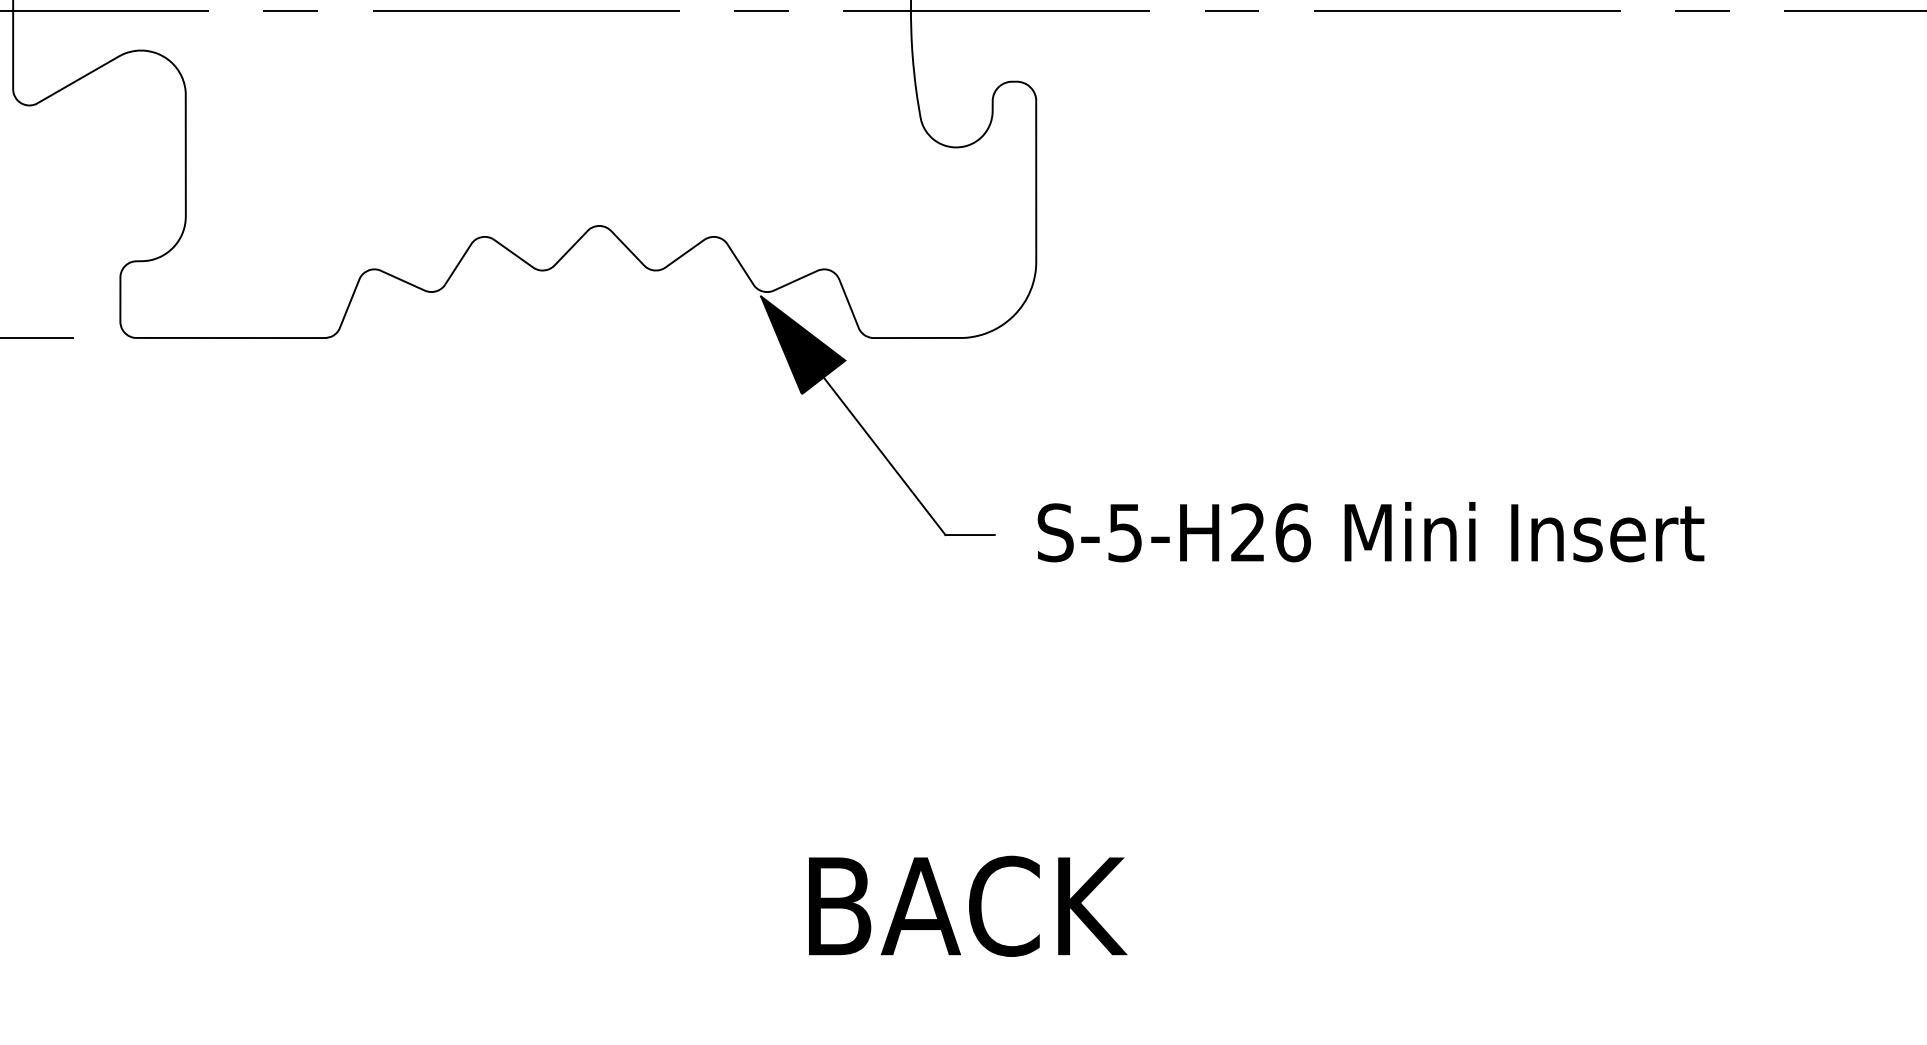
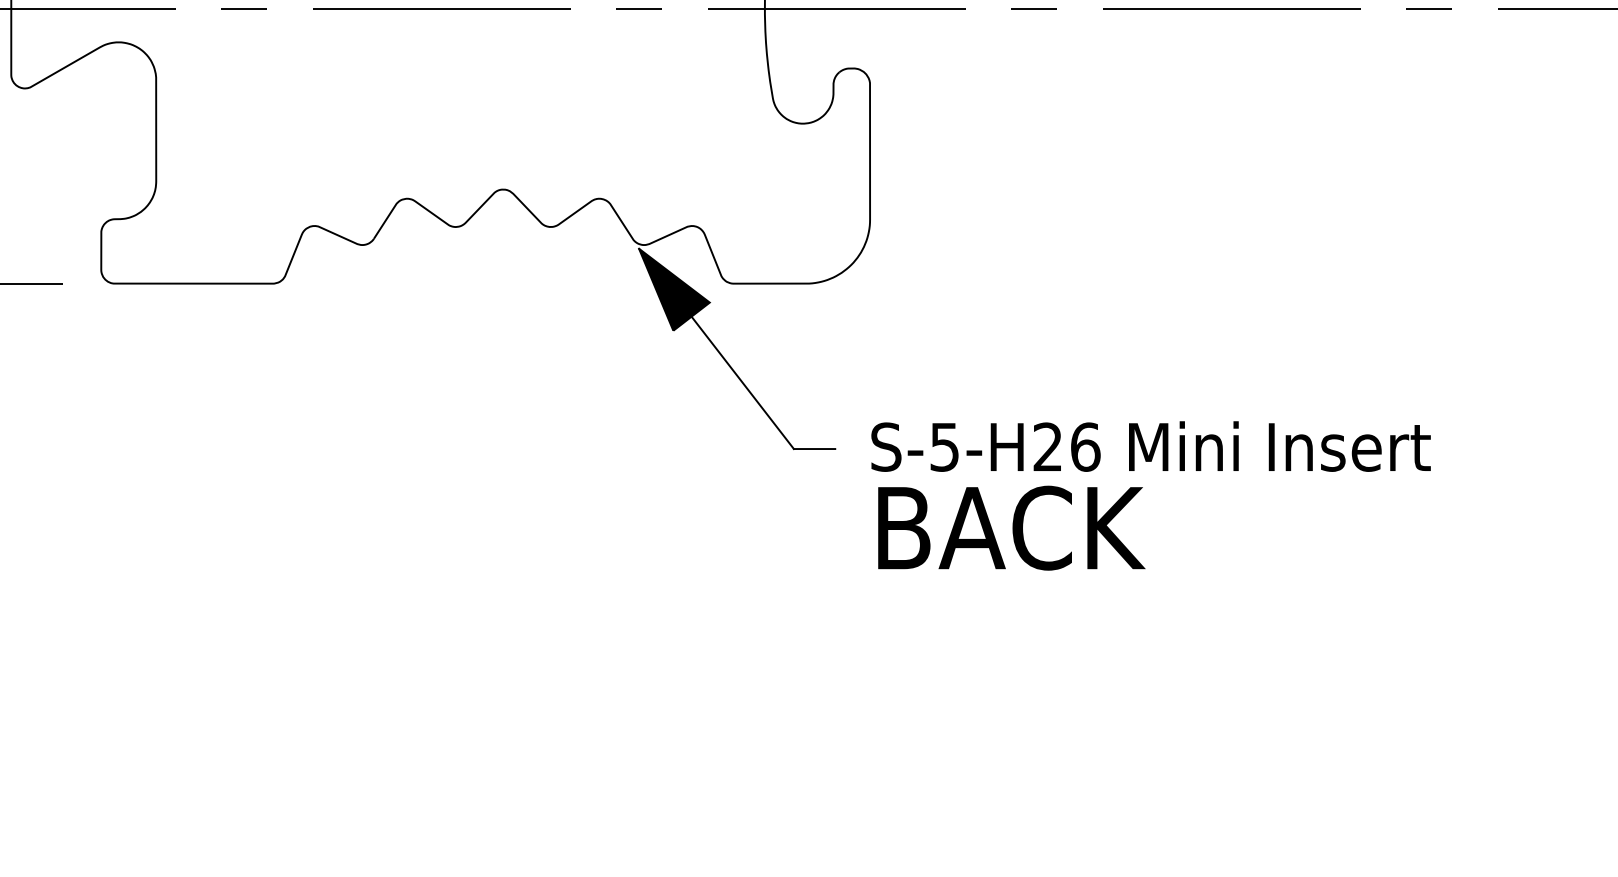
text: (968, 905) -> (1012, 527), moved

